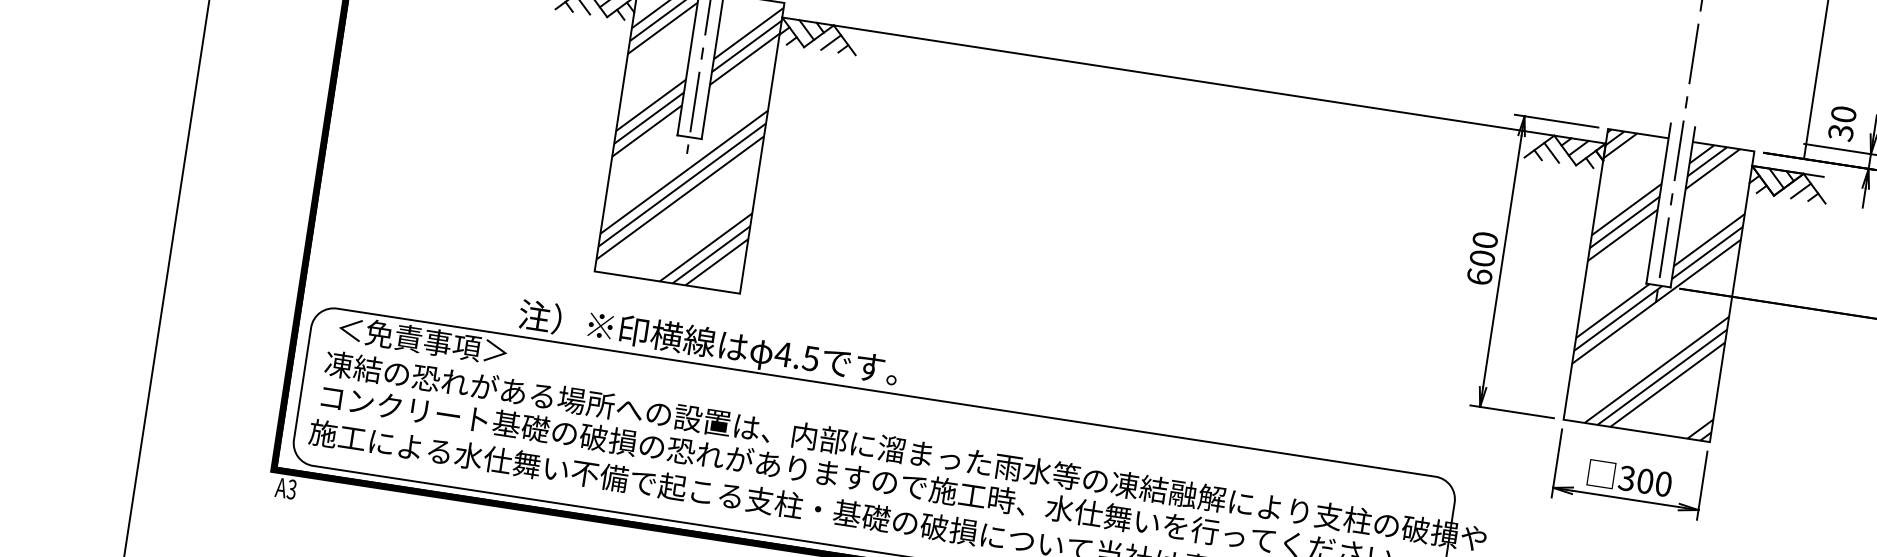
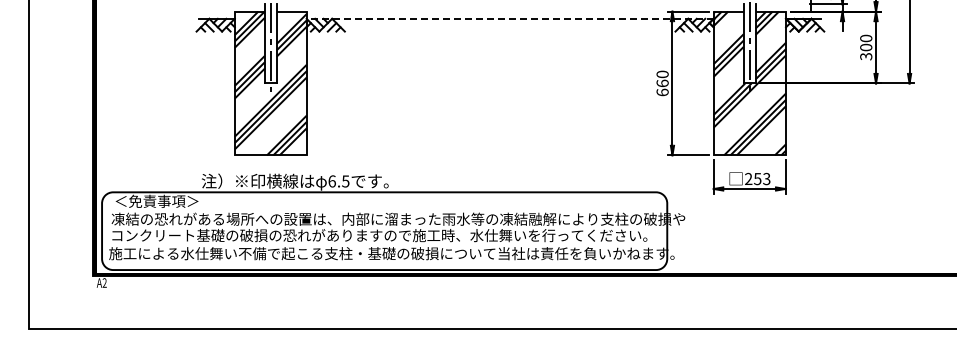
line: (1194, 79) -> (510, 18), solid -> dashed
text: (1482, 258) -> (662, 83), 600 -> 660
text: (784, 354) -> (332, 181), 4.5 -> 6.5
text: (1644, 480) -> (757, 178), 300 -> 253
text: (291, 490) -> (104, 283), A3 -> A2

